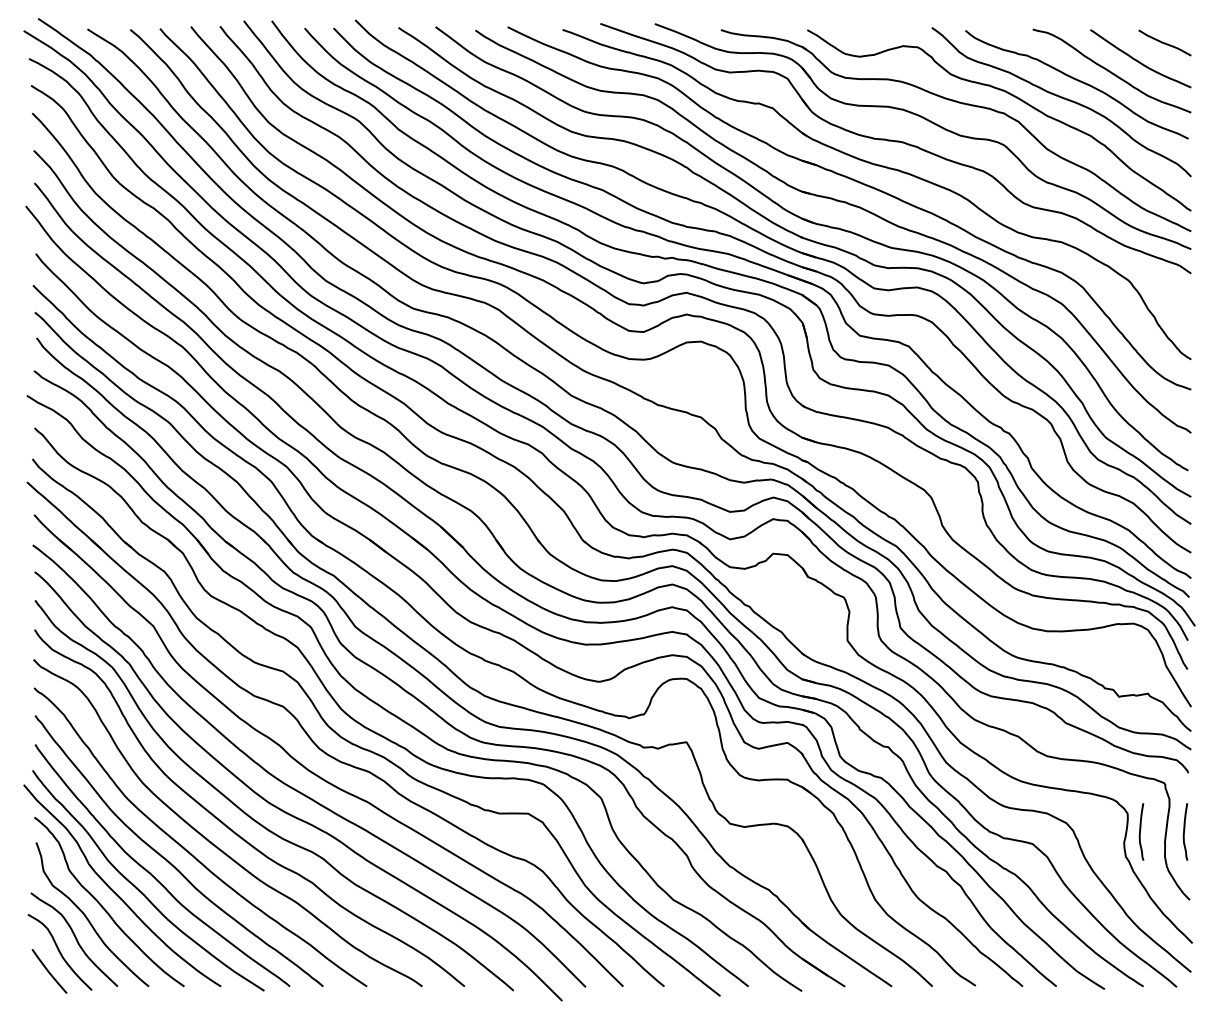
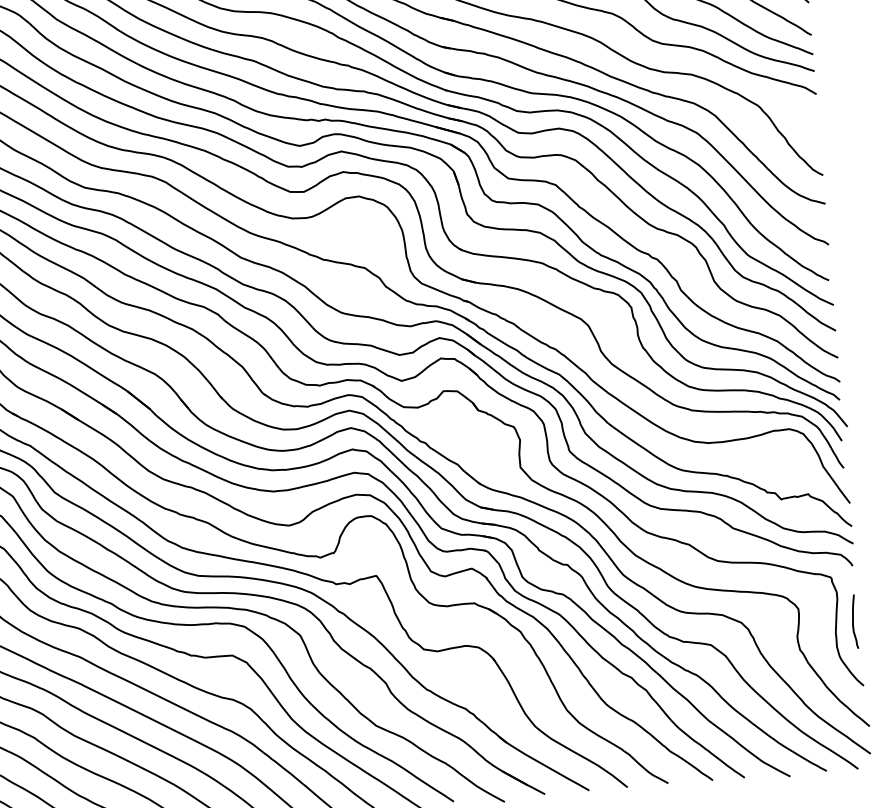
curve: (1140, 831) -> (811, 624), removed

